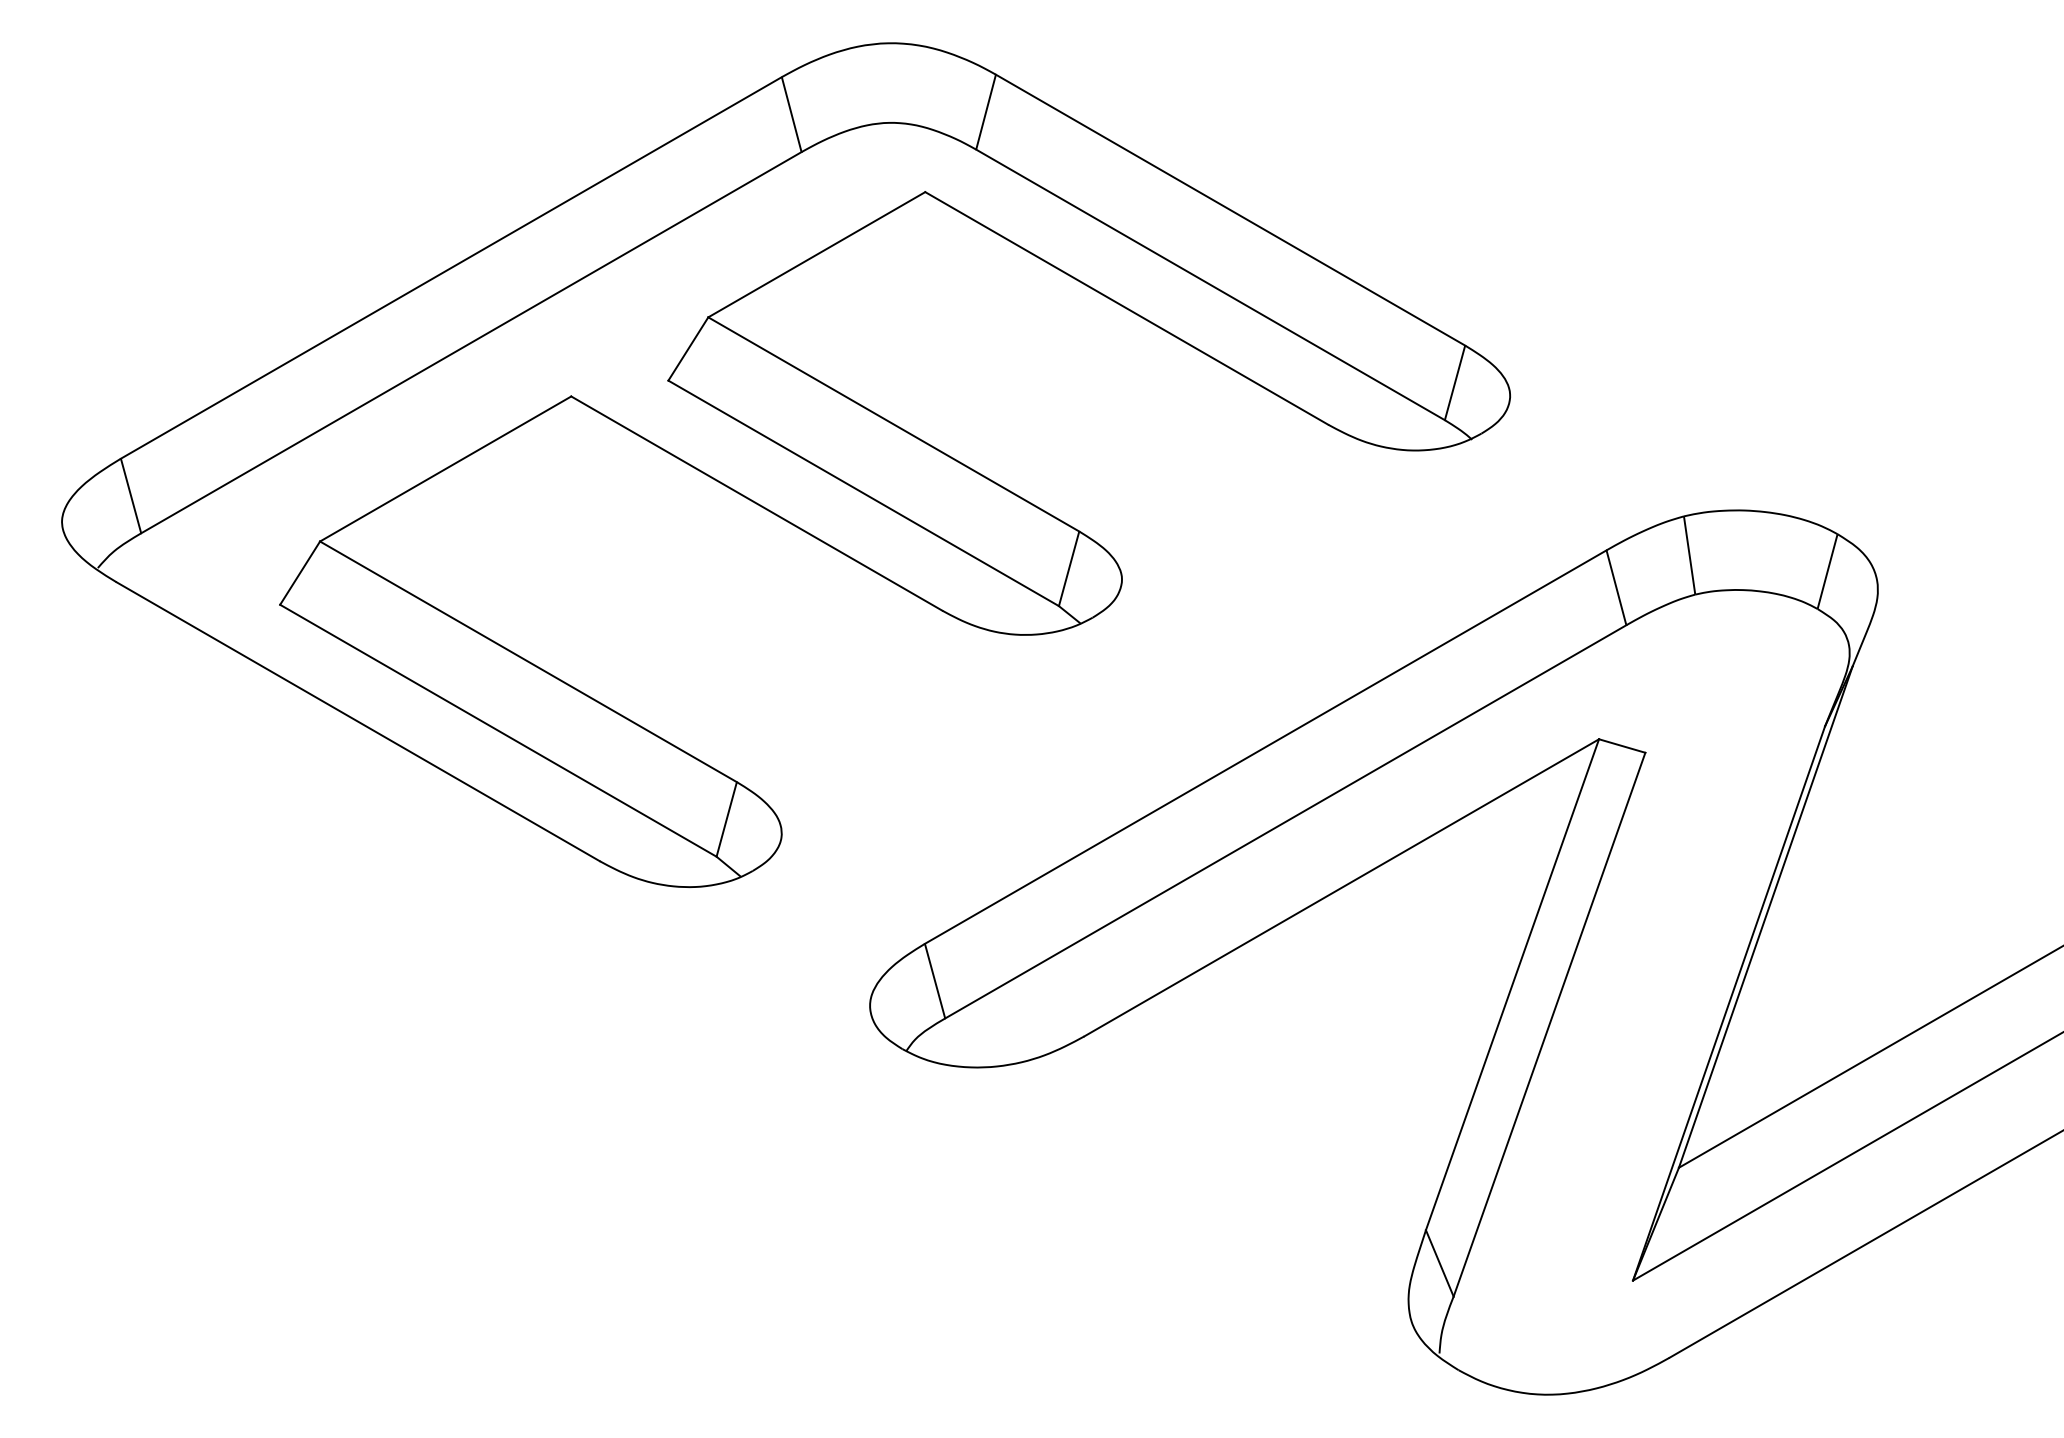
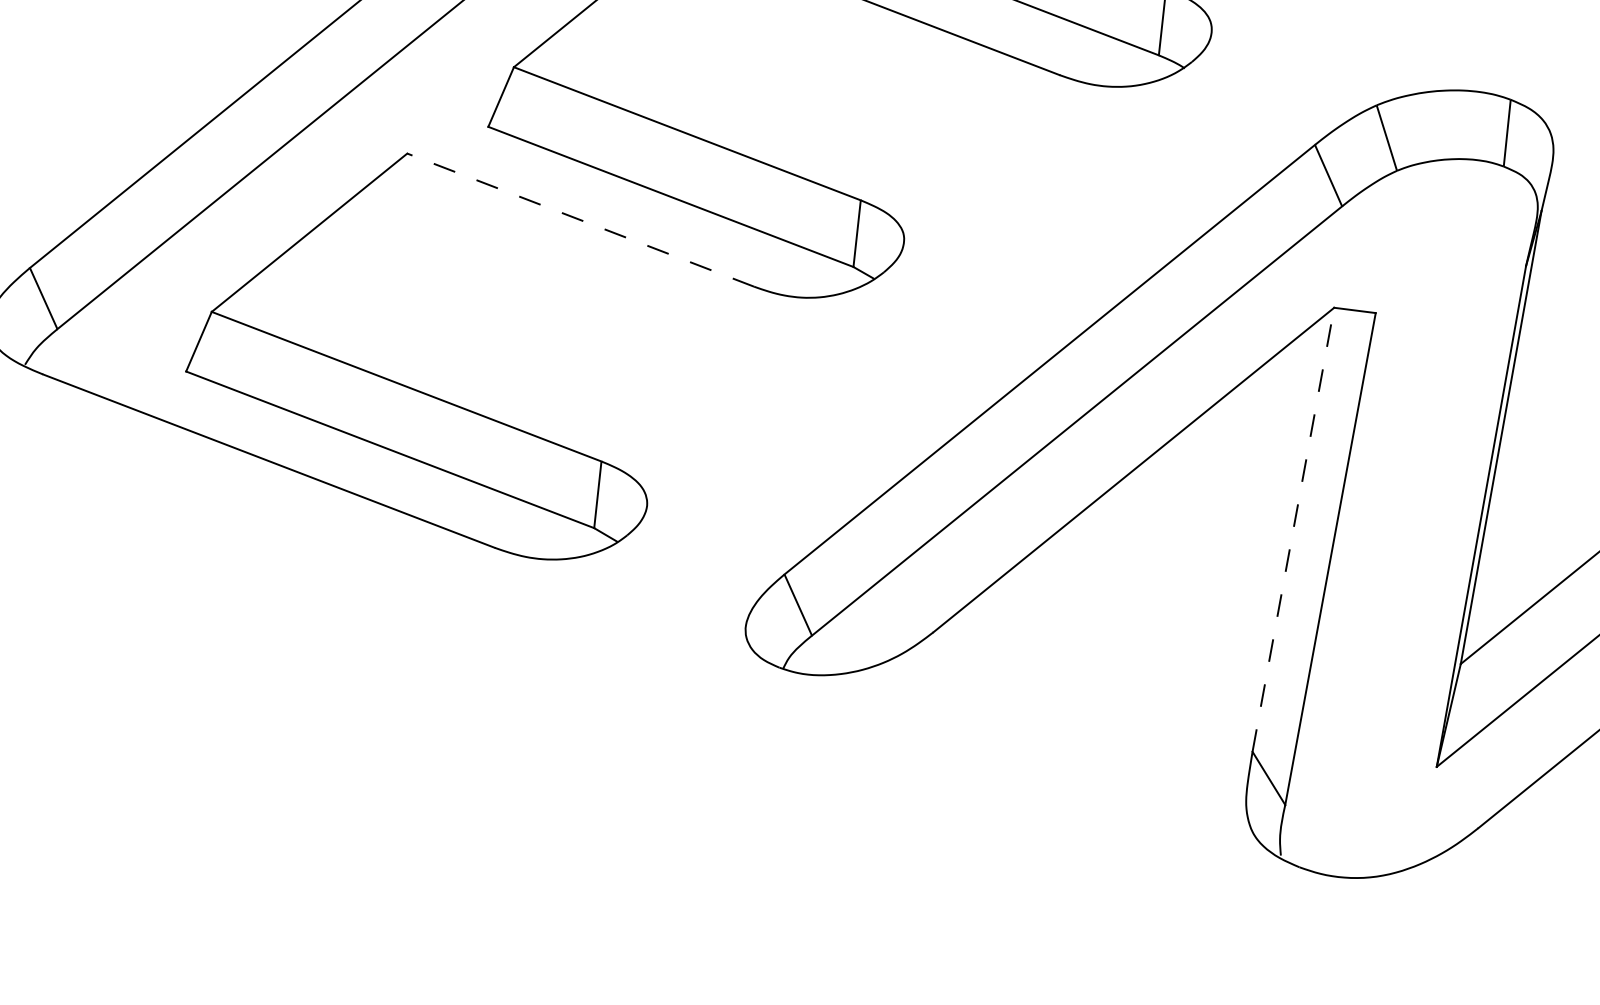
line: (756, 503) -> (580, 220), solid -> dashed
line: (1512, 984) -> (1293, 529), solid -> dashed

